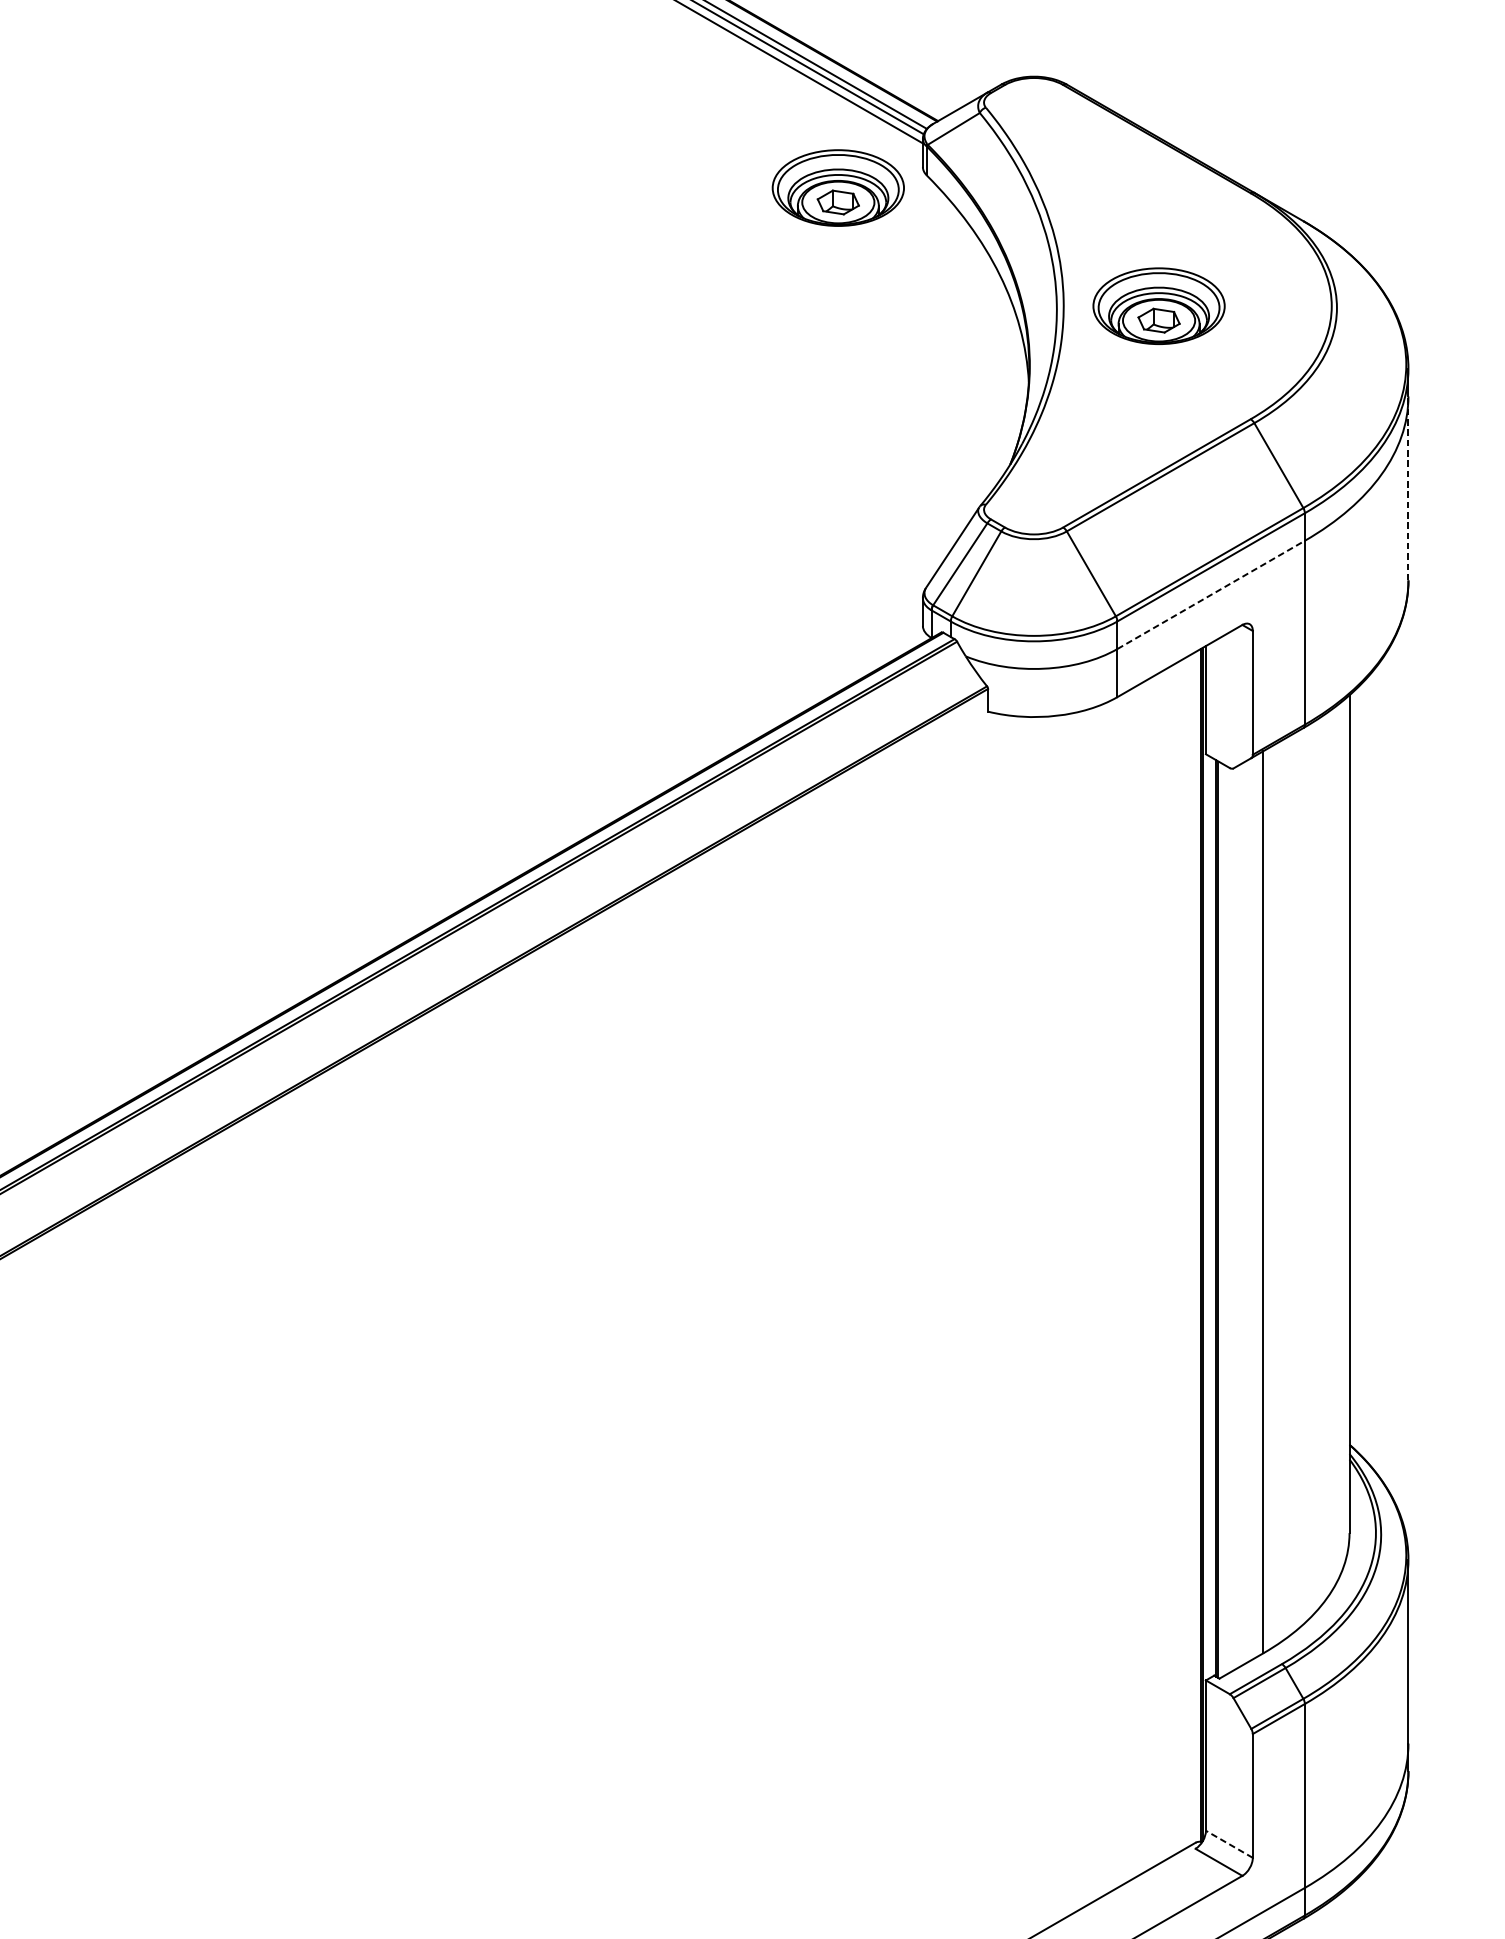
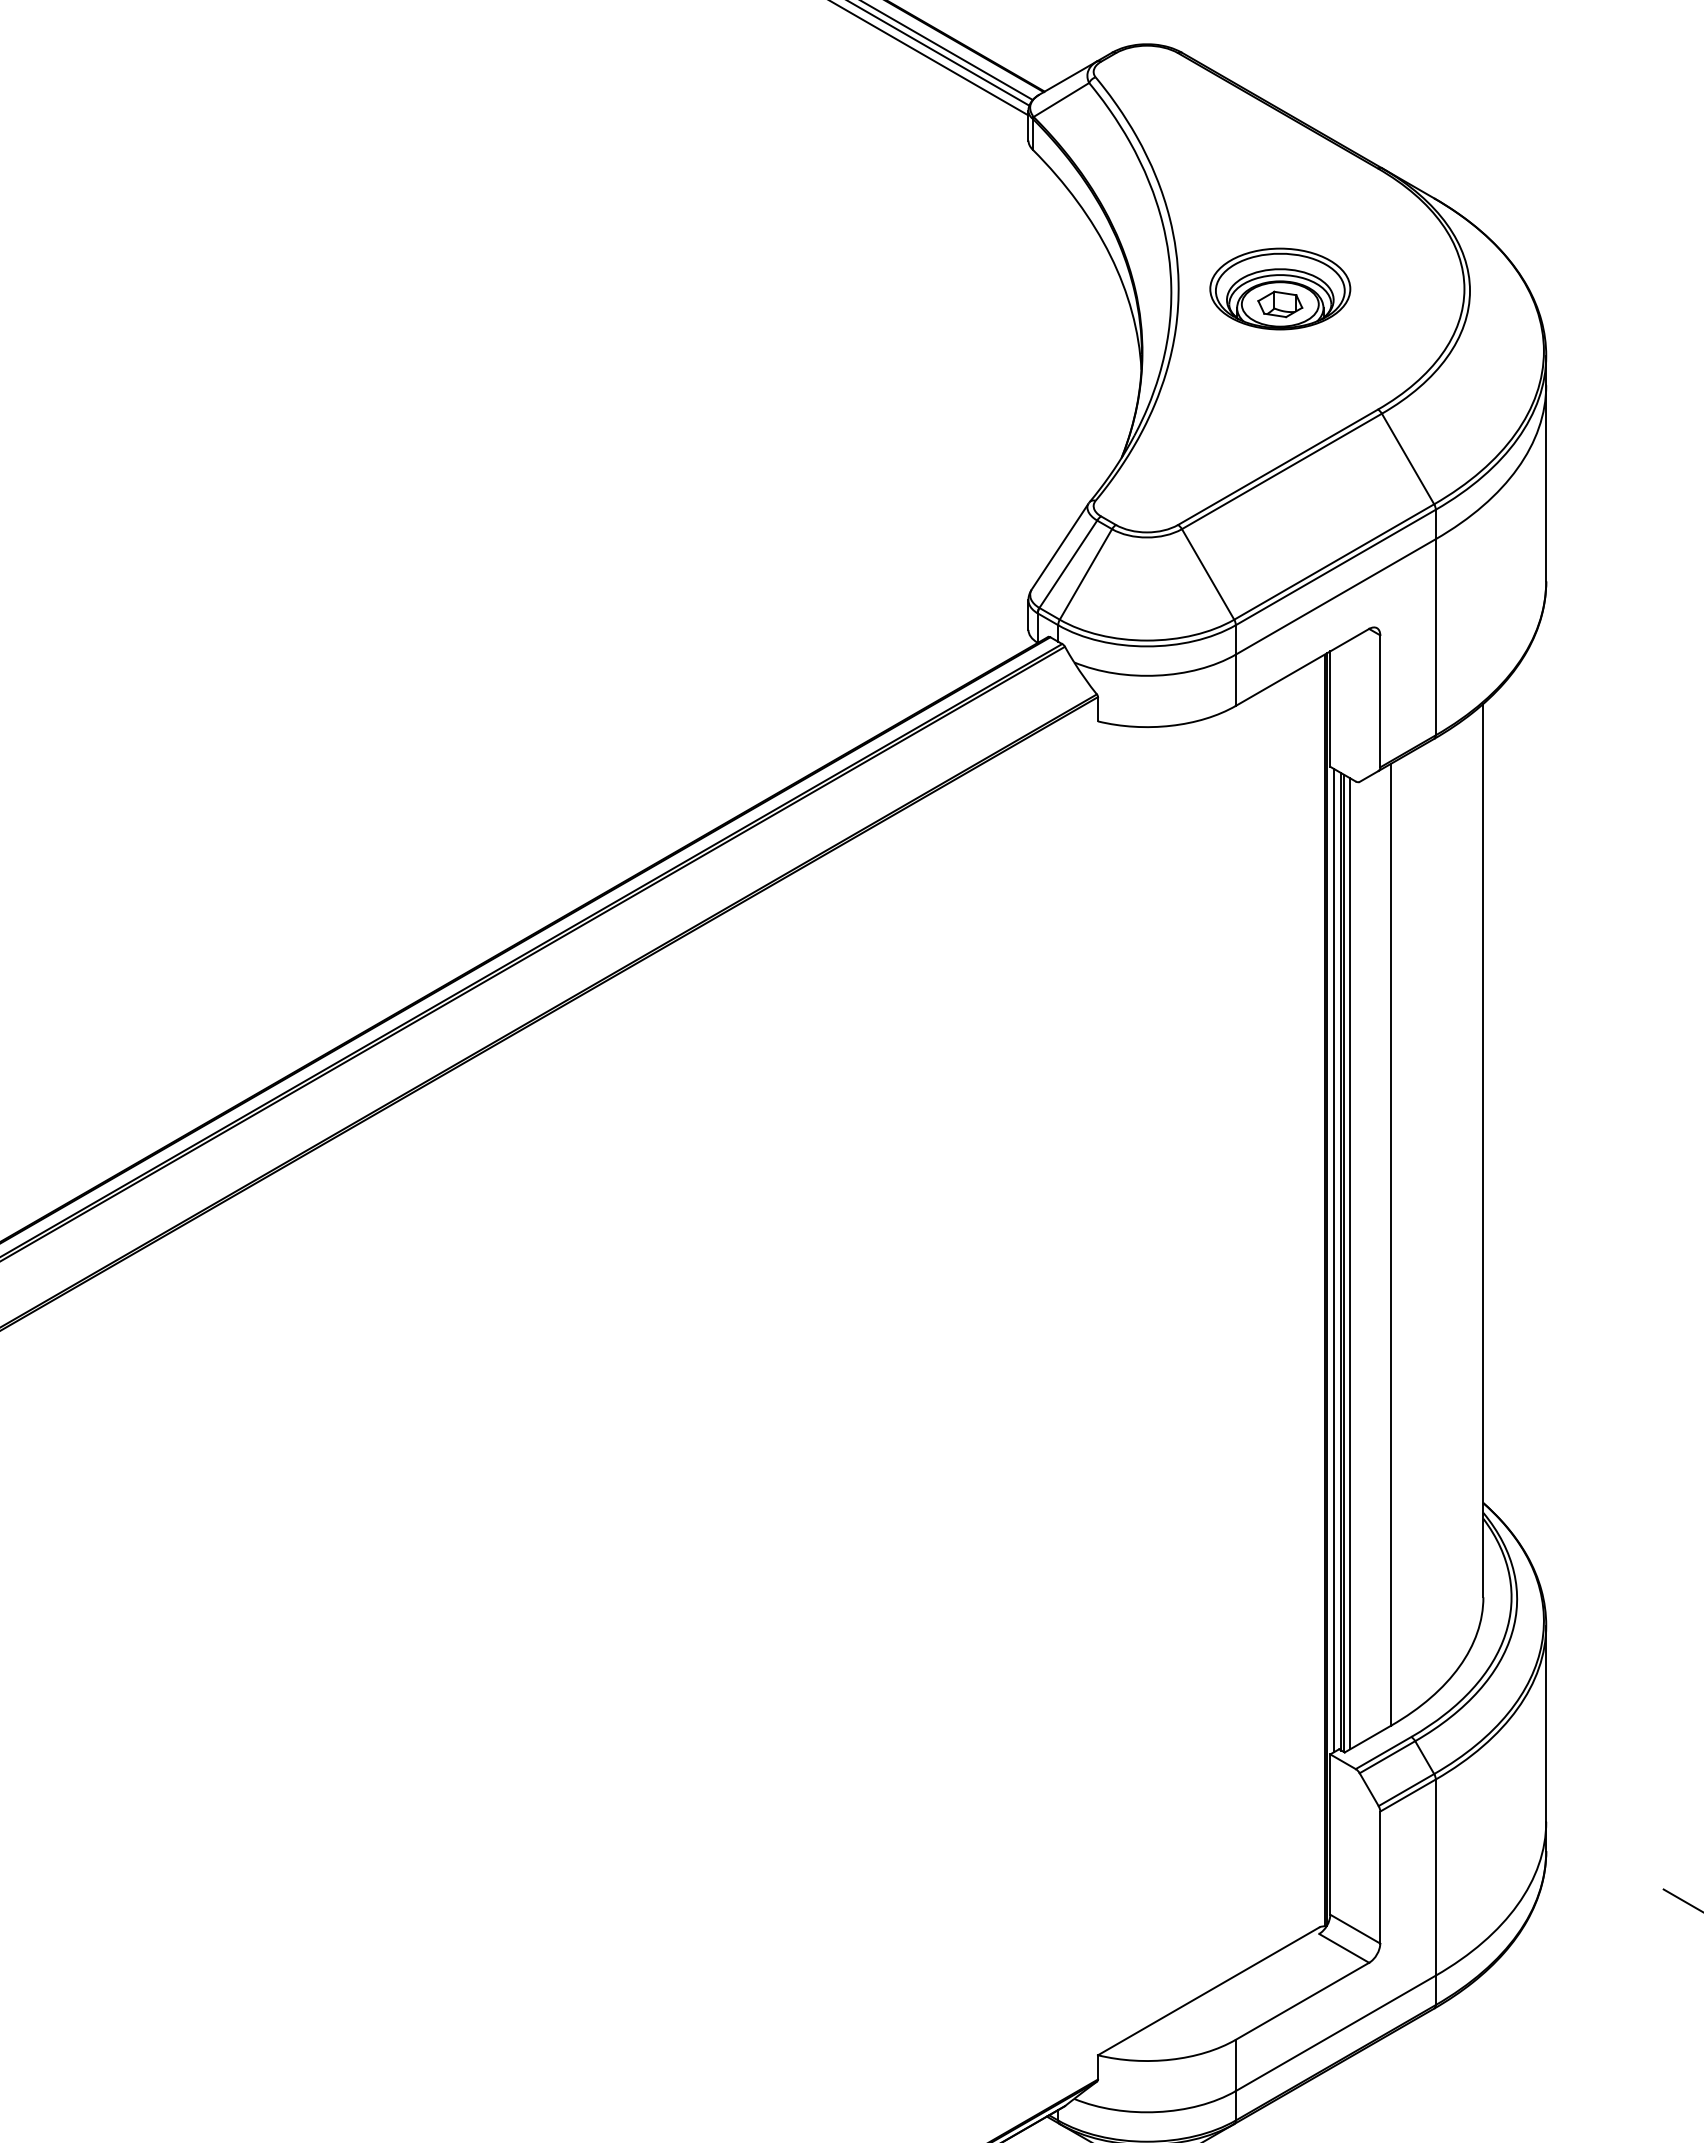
part: (838, 187) -> (938, 162), removed
line: (1408, 487) -> (1546, 482), dashed -> solid
line: (1211, 594) -> (1336, 596), dashed -> solid
line: (1208, 1217) -> (1333, 1260), added
line: (1224, 1220) -> (1350, 1263), added
line: (1229, 1844) -> (1355, 1929), dashed -> solid

